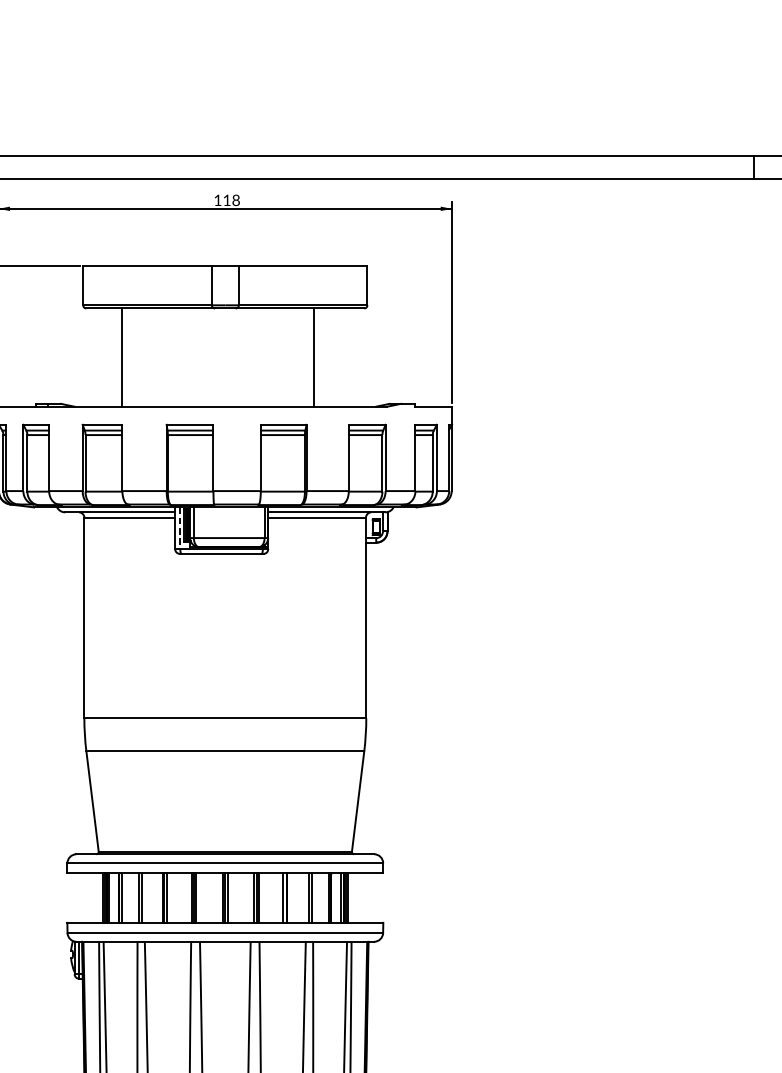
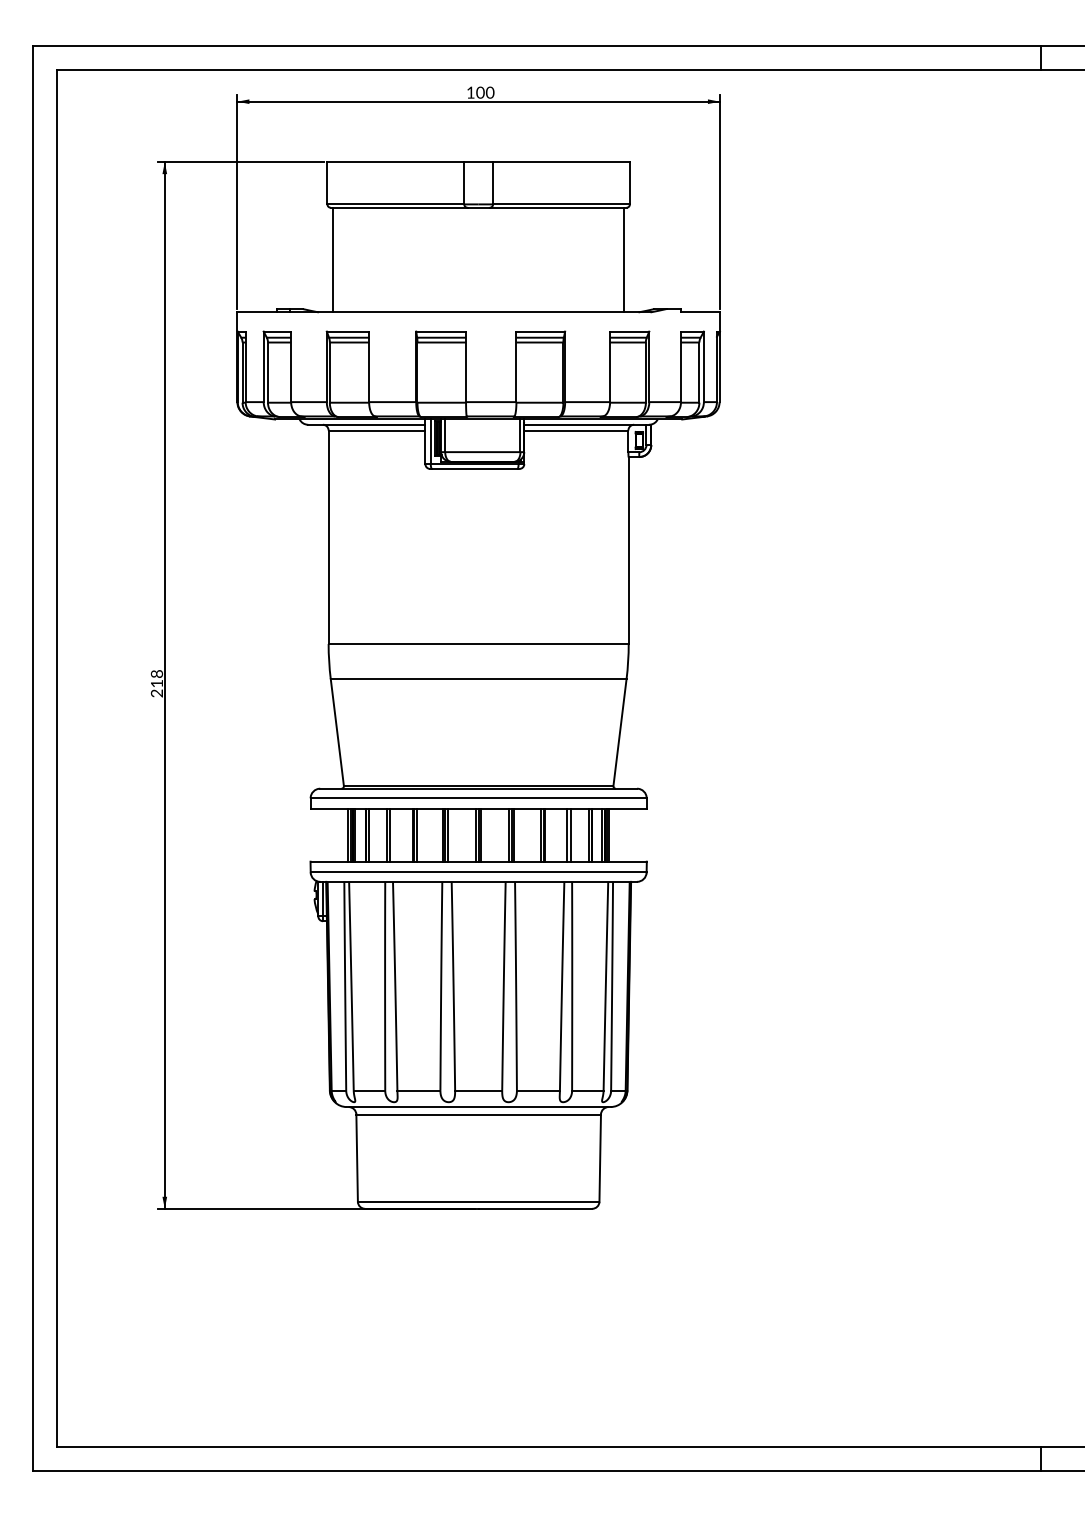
text: (231, 200) -> (485, 92), 118 -> 100
line: (121, 357) -> (333, 259), moved
line: (313, 357) -> (623, 259), moved
line: (180, 529) -> (430, 442), dashed -> solid

